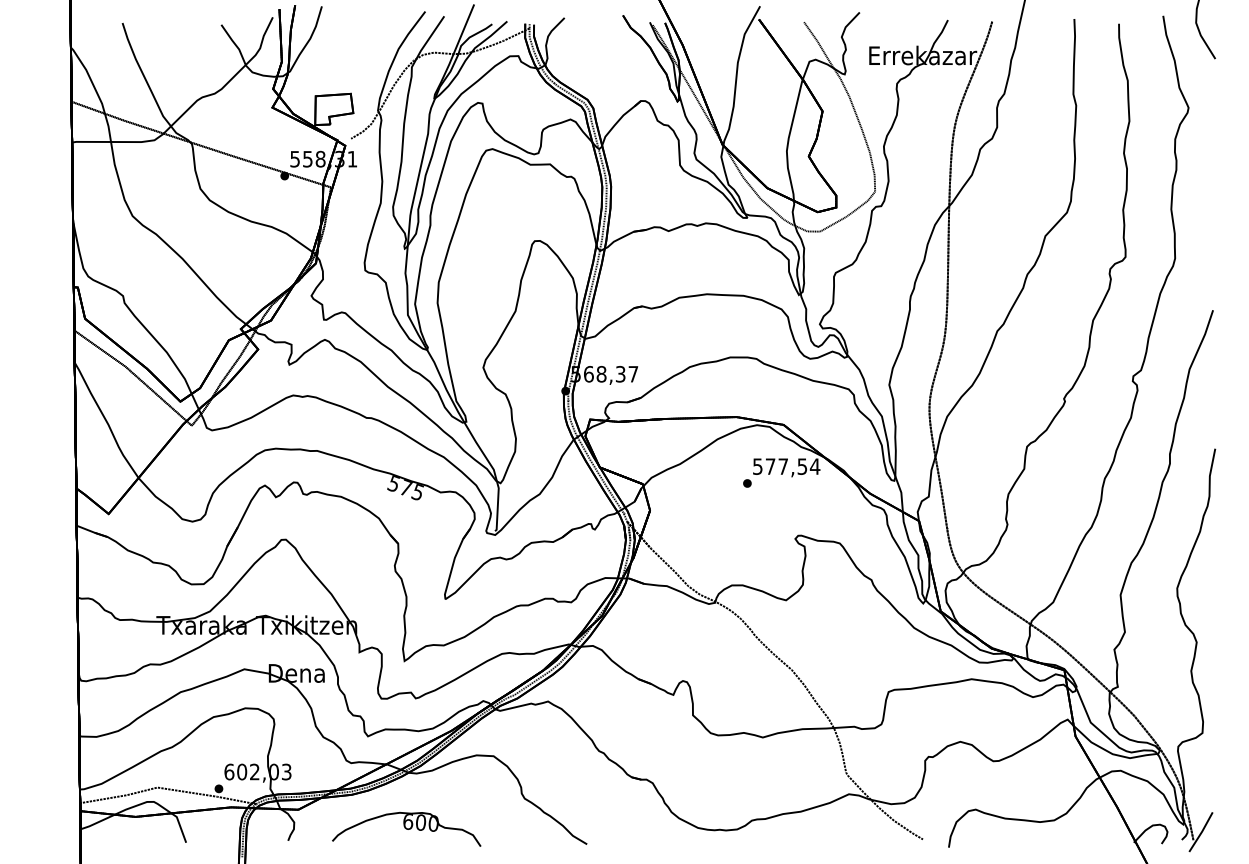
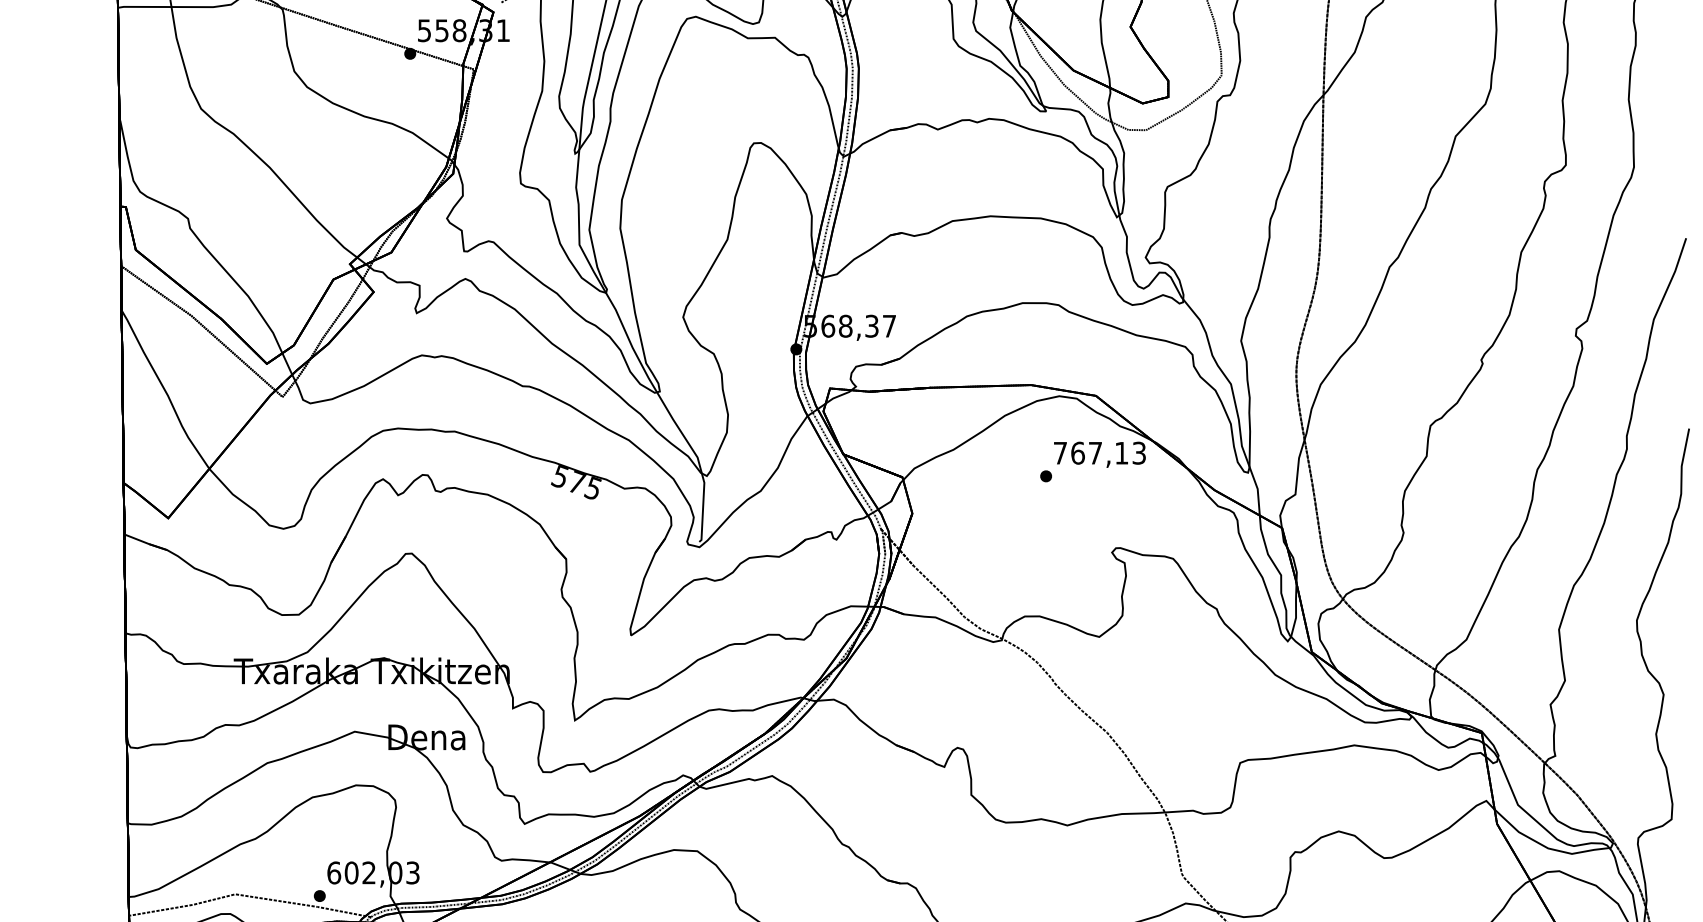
text: (786, 466) -> (1099, 453), 577,54 -> 767,13

